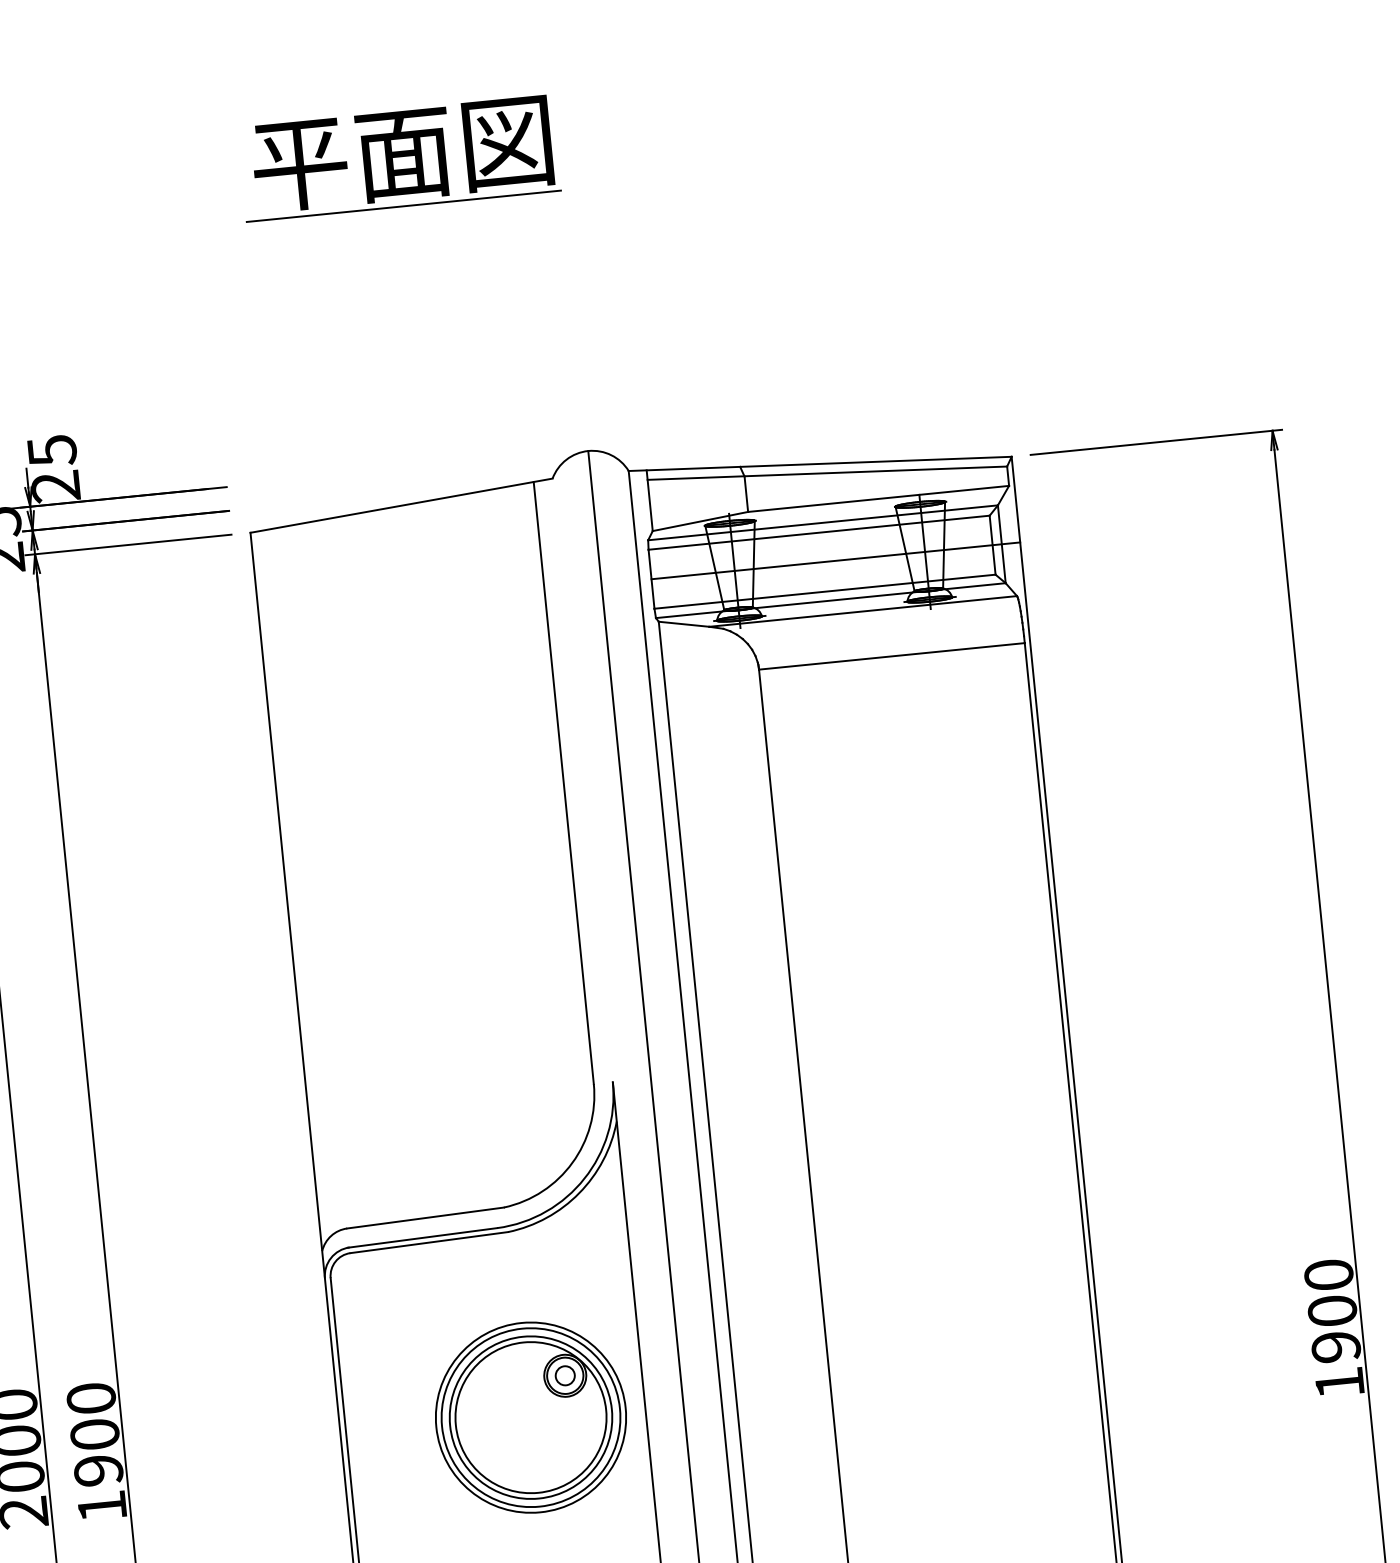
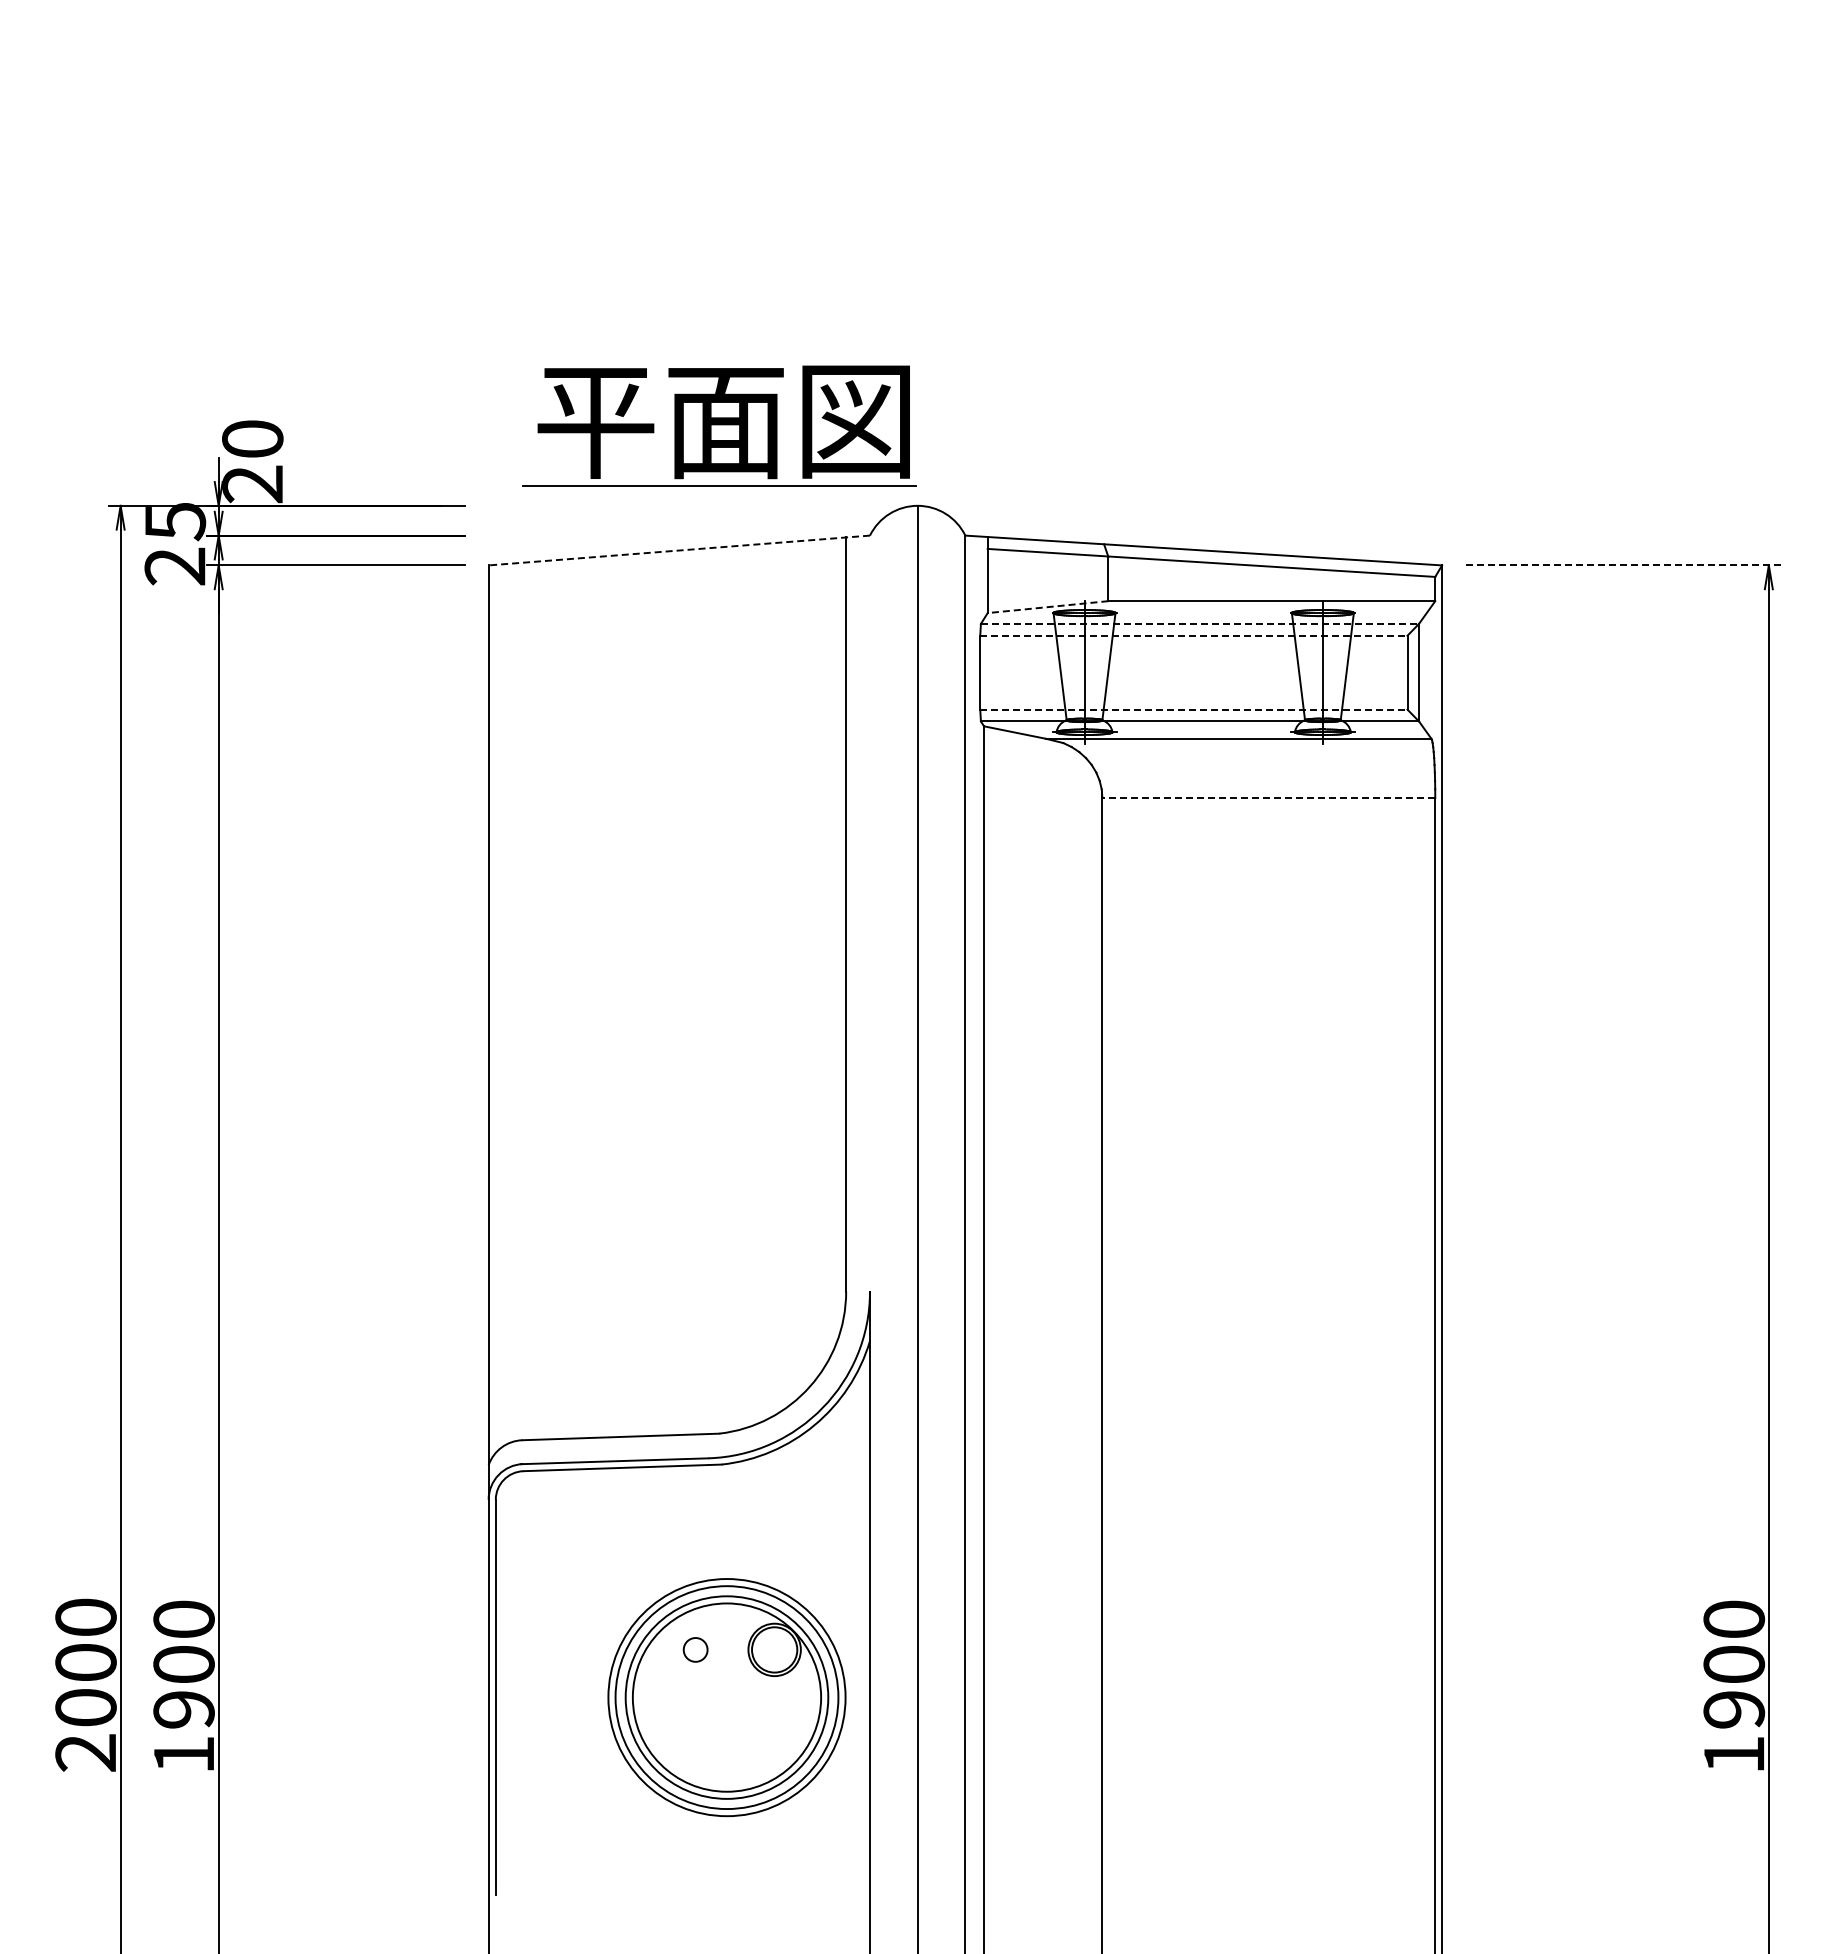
part: (399, 157) -> (719, 425), moved
line: (1156, 442) -> (1623, 565), solid -> dashed
text: (51, 451) -> (252, 439), 25 -> 20
line: (400, 505) -> (678, 550), solid -> dashed
line: (700, 521) -> (1048, 607), solid -> dashed
line: (823, 522) -> (1200, 623), solid -> dashed
line: (818, 532) -> (1193, 635), solid -> dashed
line: (836, 560) -> (1211, 672), removed
line: (824, 591) -> (1193, 709), solid -> dashed
line: (891, 656) -> (1268, 798), solid -> dashed
circle: (565, 1375) -> (695, 1649), moved

